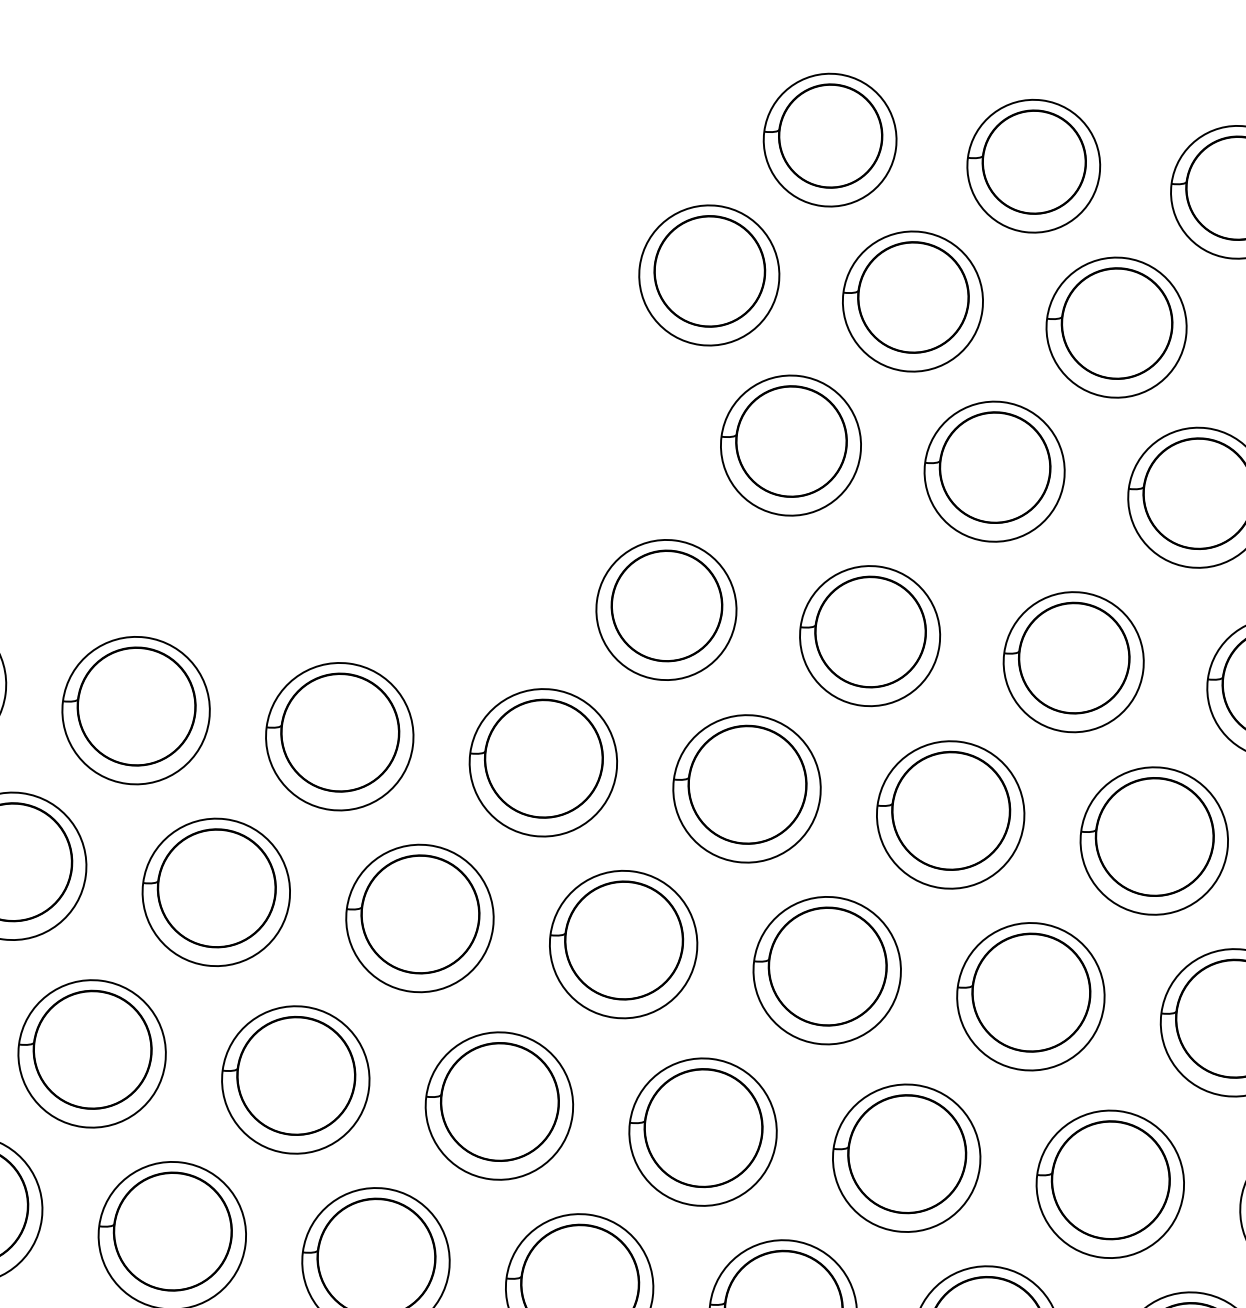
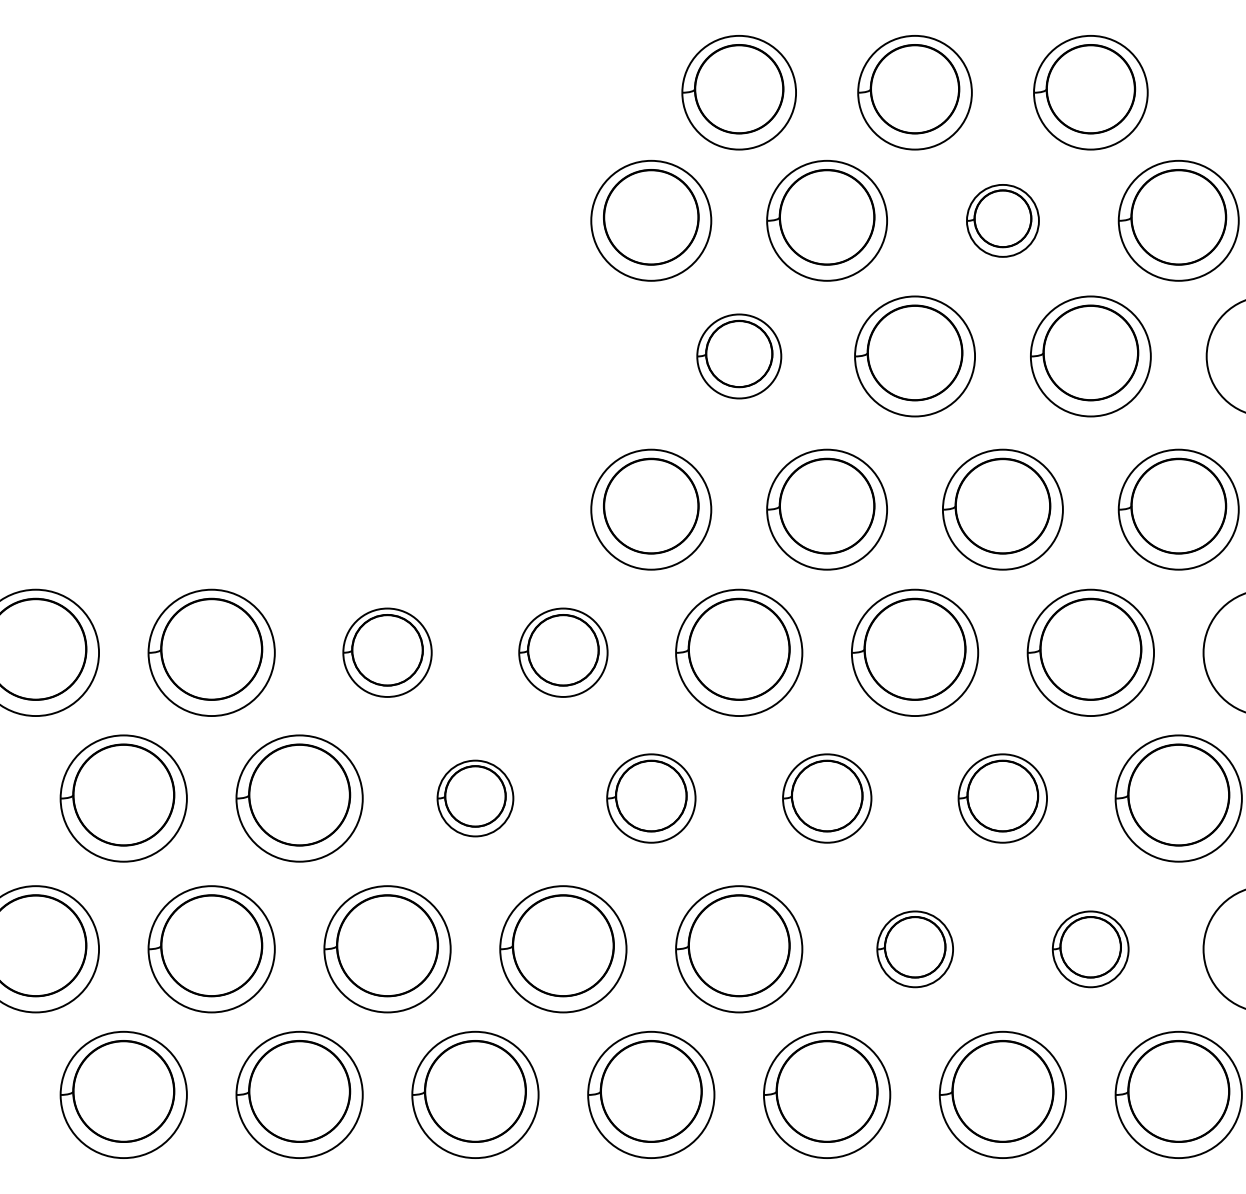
part: (1116, 327) -> (1002, 220), size x0.6
part: (791, 445) -> (739, 356), size x0.7
part: (339, 736) -> (387, 652), size x0.7
part: (543, 762) -> (563, 652), size x0.7
part: (420, 918) -> (475, 798), size x0.6
part: (623, 944) -> (651, 798), size x0.7
part: (827, 970) -> (827, 798), size x0.7
part: (1030, 996) -> (1002, 798), size x0.7
part: (907, 1158) -> (915, 949), size x0.6
part: (1109, 1184) -> (1090, 949), size x0.6

